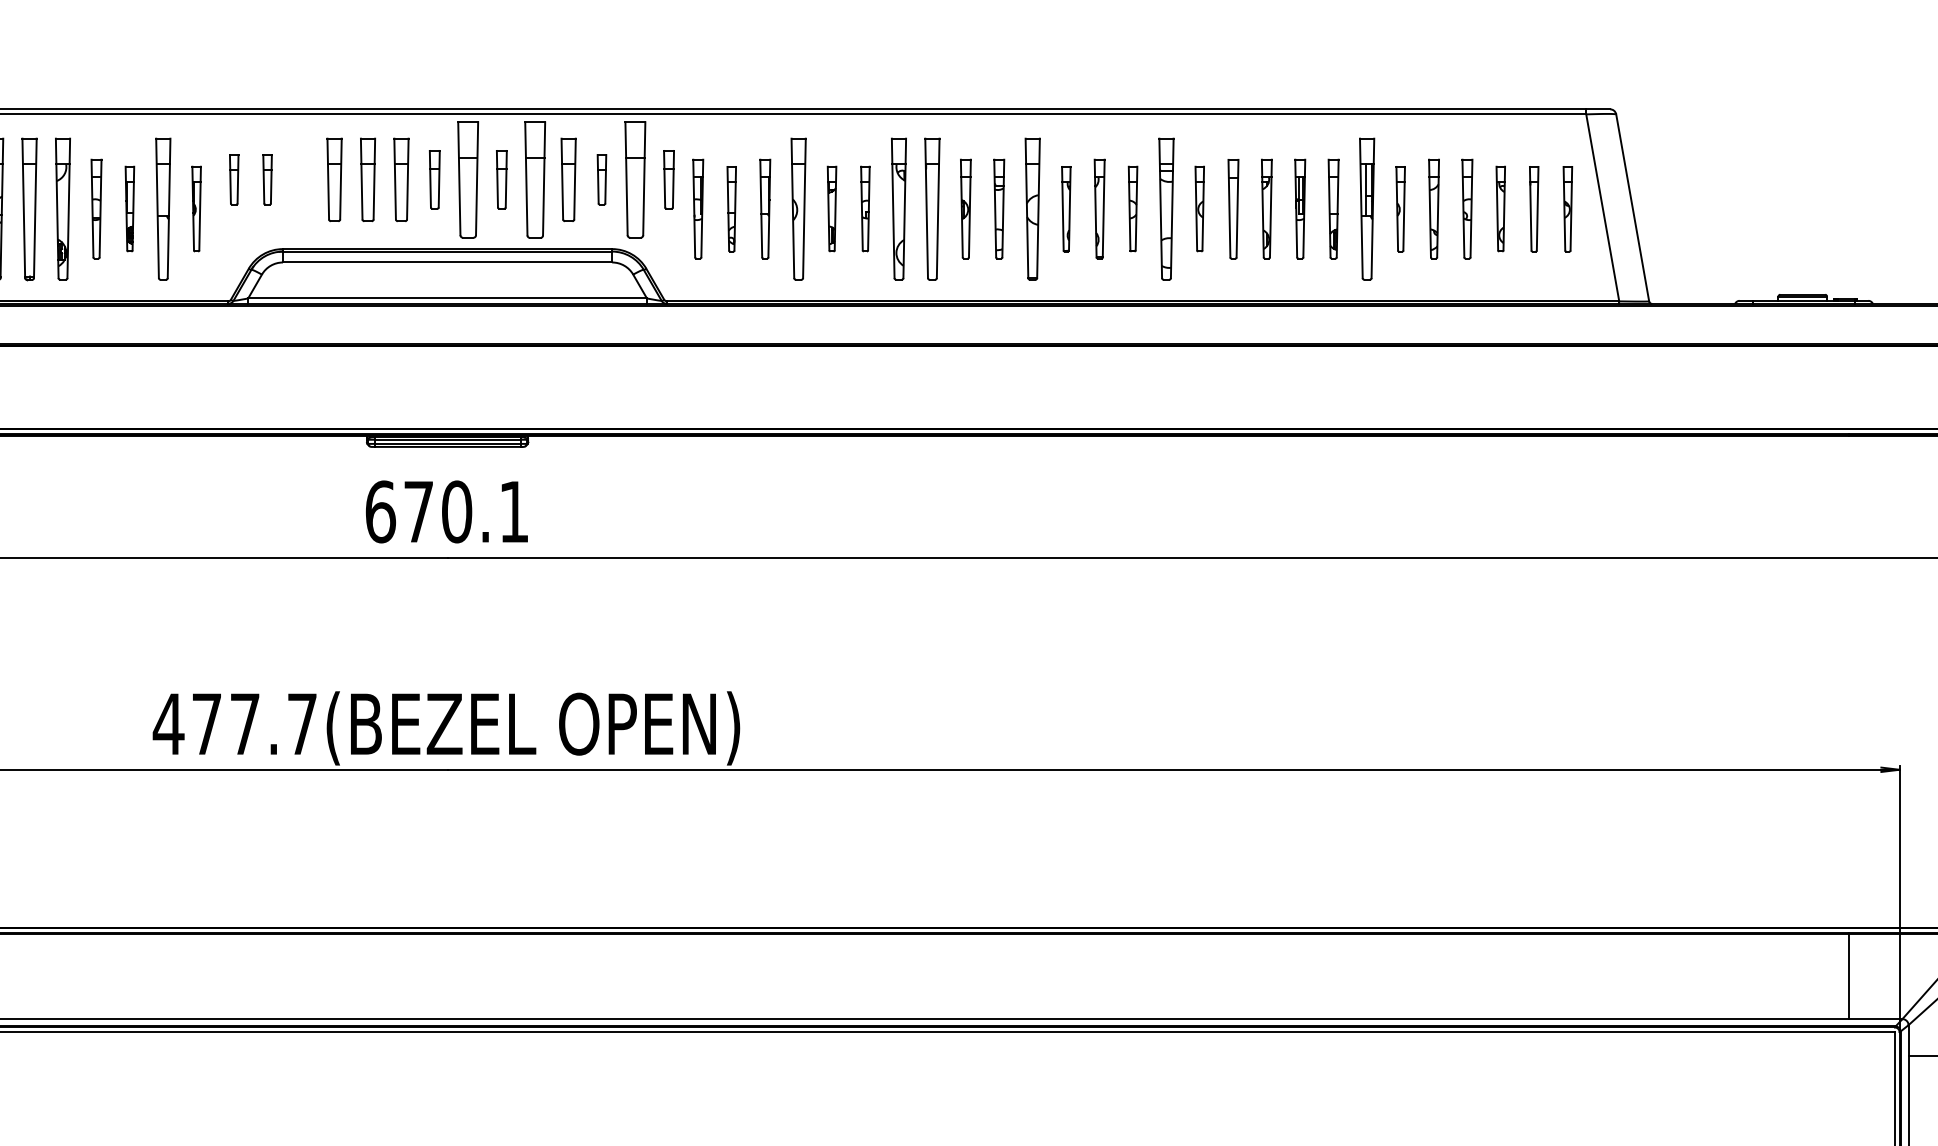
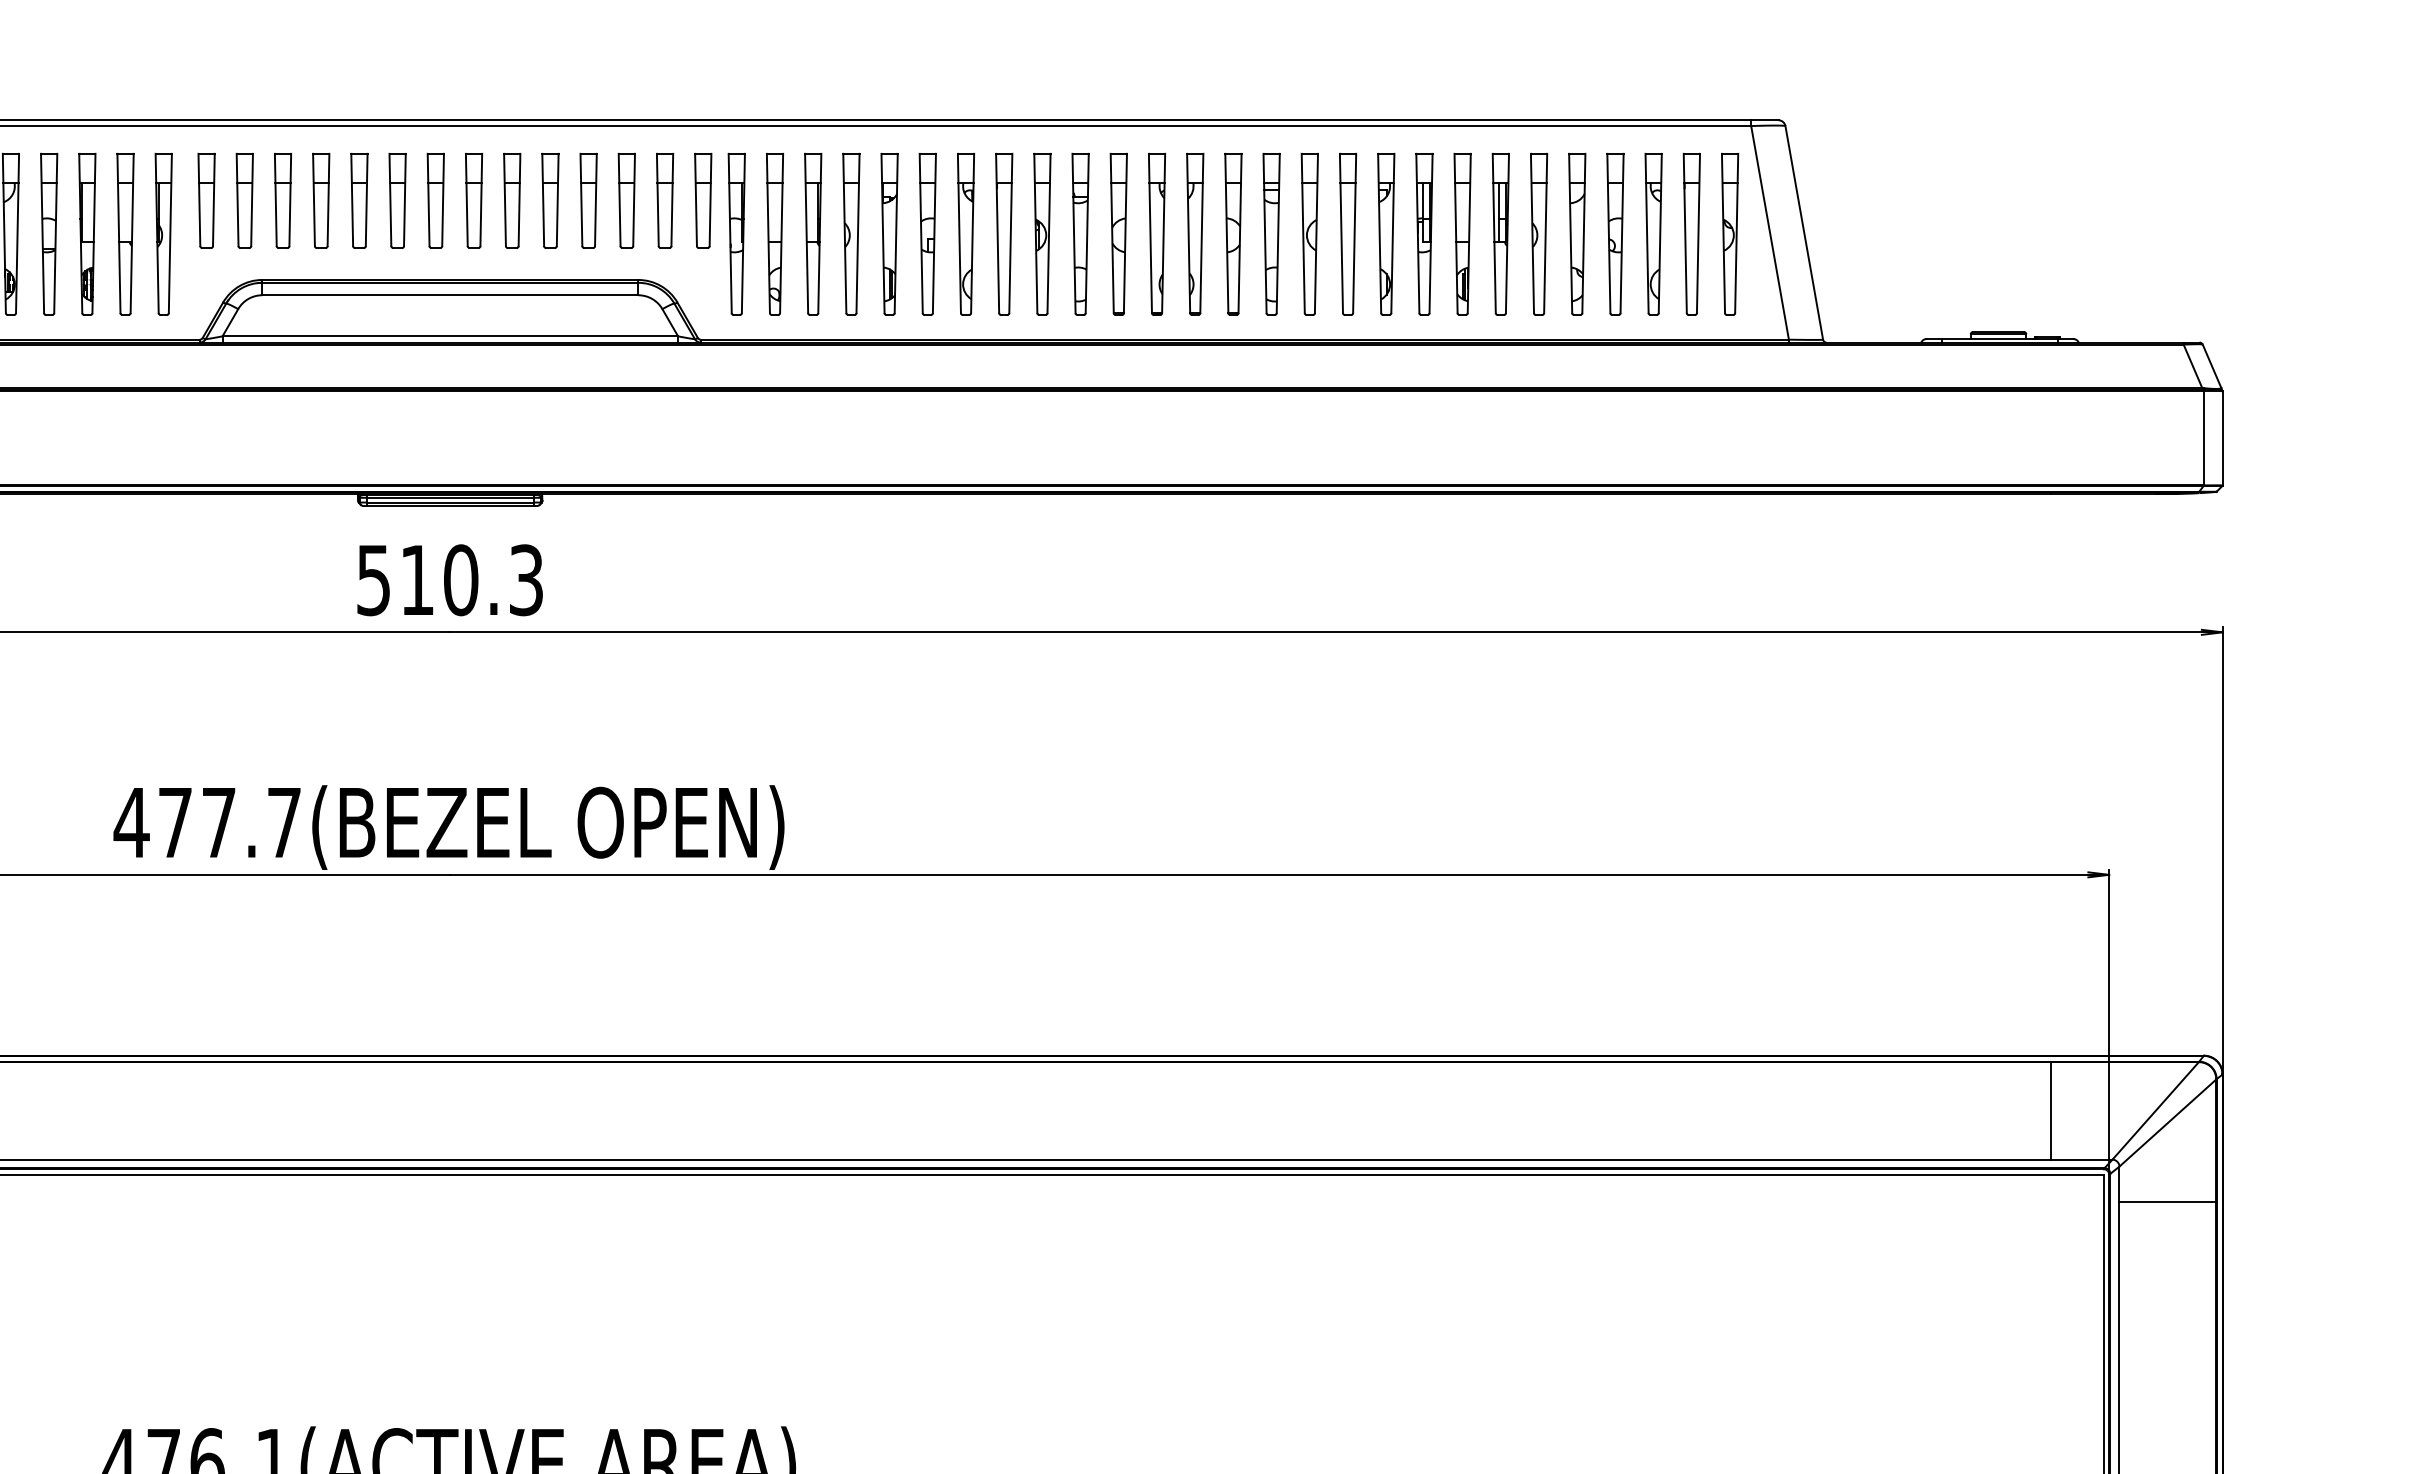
part: (234, 179) -> (206, 200), size x1.67
part: (267, 179) -> (244, 200), size x1.67
part: (301, 179) -> (283, 200), added
part: (434, 179) -> (435, 200), size x1.43
part: (468, 179) -> (474, 200), size x0.71
part: (502, 179) -> (512, 200), size x1.43
part: (535, 179) -> (550, 200), size x0.71
part: (601, 179) -> (626, 200), size x1.67
part: (635, 179) -> (665, 200), size x0.71
part: (669, 179) -> (703, 200), size x1.43
part: (96, 208) -> (49, 233), size x1.43
part: (130, 208) -> (87, 233), size x1.67
part: (196, 208) -> (163, 233), size x1.67
part: (698, 208) -> (736, 233), size x1.43
part: (765, 208) -> (813, 233), size x1.43
part: (831, 208) -> (889, 233), size x1.67
part: (865, 208) -> (927, 233), size x1.67
part: (965, 208) -> (1042, 233), size x1.43
part: (999, 208) -> (1080, 233), size x1.43
part: (1099, 208) -> (1195, 233), size x1.43
part: (1133, 208) -> (1233, 233), size x1.67
part: (1199, 208) -> (1309, 233), size x1.67
part: (1267, 208) -> (1386, 233), size x1.43
part: (1300, 208) -> (1424, 233), size x1.43
part: (1333, 208) -> (1462, 233), size x1.43
part: (1434, 208) -> (1577, 233), size x1.43
part: (1467, 208) -> (1615, 233), size x1.43
part: (1500, 208) -> (1653, 233), size x1.67
part: (731, 209) -> (774, 234), size x1.67
part: (1066, 209) -> (1157, 234), size x1.67
part: (1233, 209) -> (1348, 234), size x1.43
part: (1400, 209) -> (1539, 234), size x1.67
part: (1533, 209) -> (1691, 234), size x1.67
part: (1568, 209) -> (1730, 234), size x1.67
text: (446, 512) -> (449, 580), 670.1 -> 510.3

